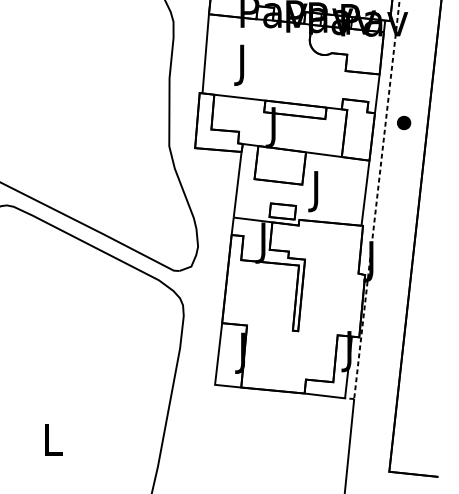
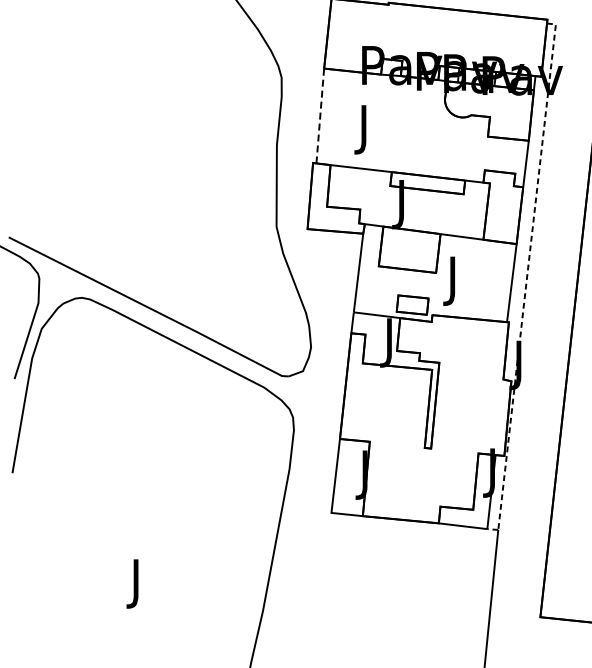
line: (205, 54) -> (320, 116), solid -> dashed
part: (403, 122) -> (557, 198), removed
text: (53, 443) -> (137, 583), L -> J

